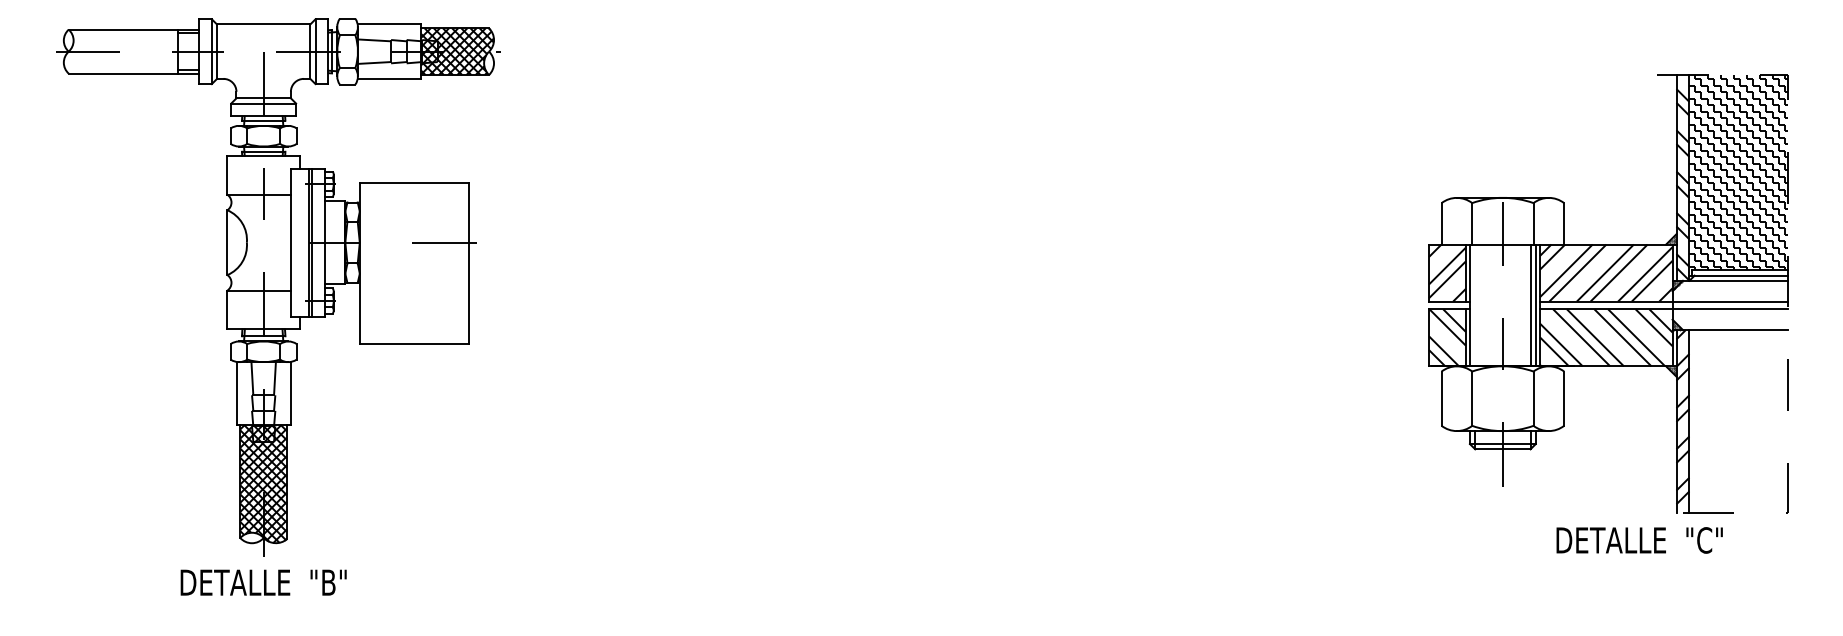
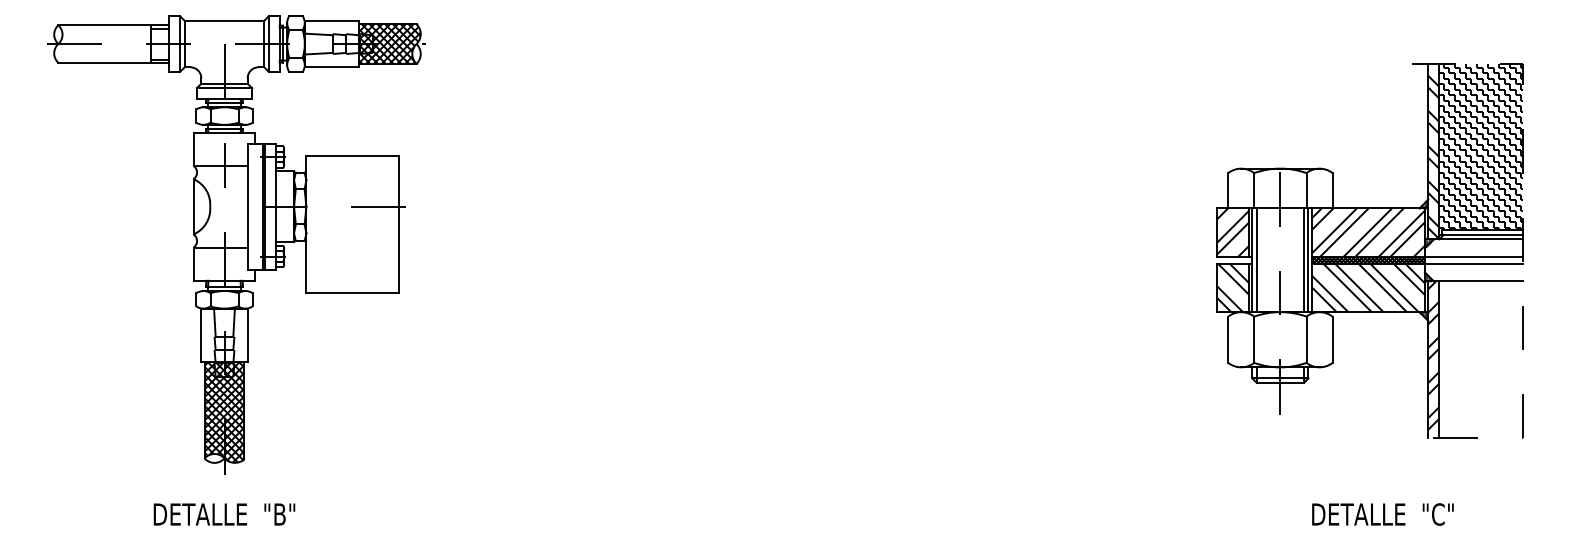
hatch: (1606, 304) -> (1368, 259), added
line: (1474, 305) -> (1256, 260), added
text: (1639, 540) -> (1382, 514), moved
text: (263, 582) -> (224, 514), moved

